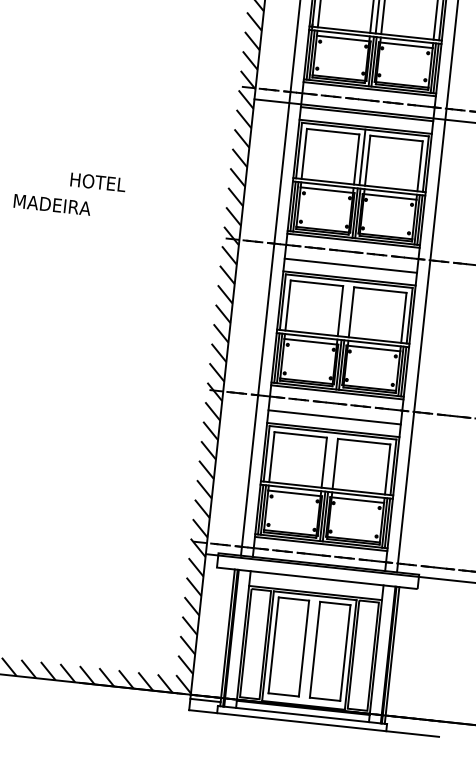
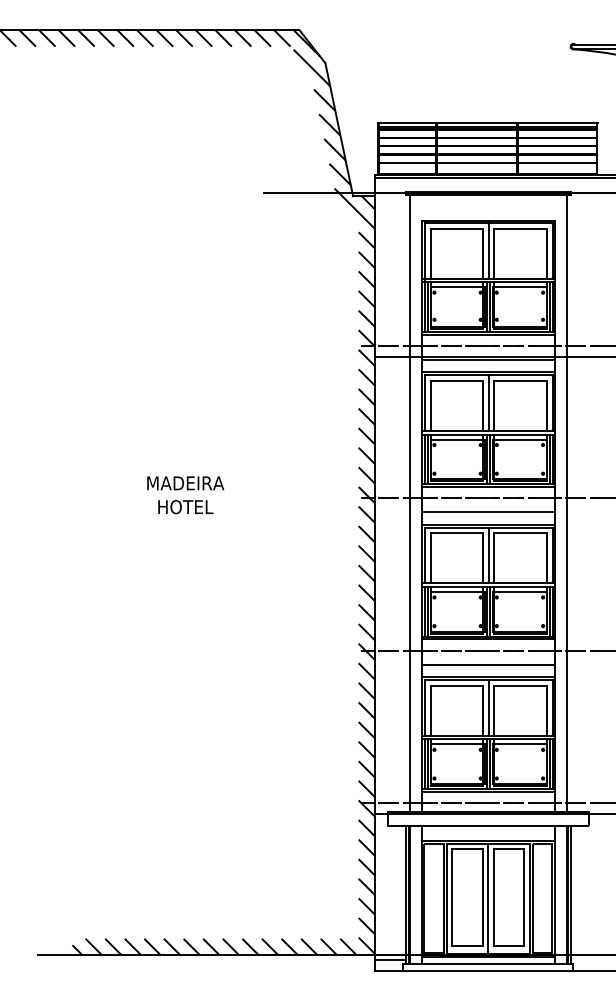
text: (97, 182) -> (185, 507), moved
line: (345, 308) -> (488, 555), added
line: (329, 460) -> (488, 707), added
line: (309, 650) -> (488, 898), added

